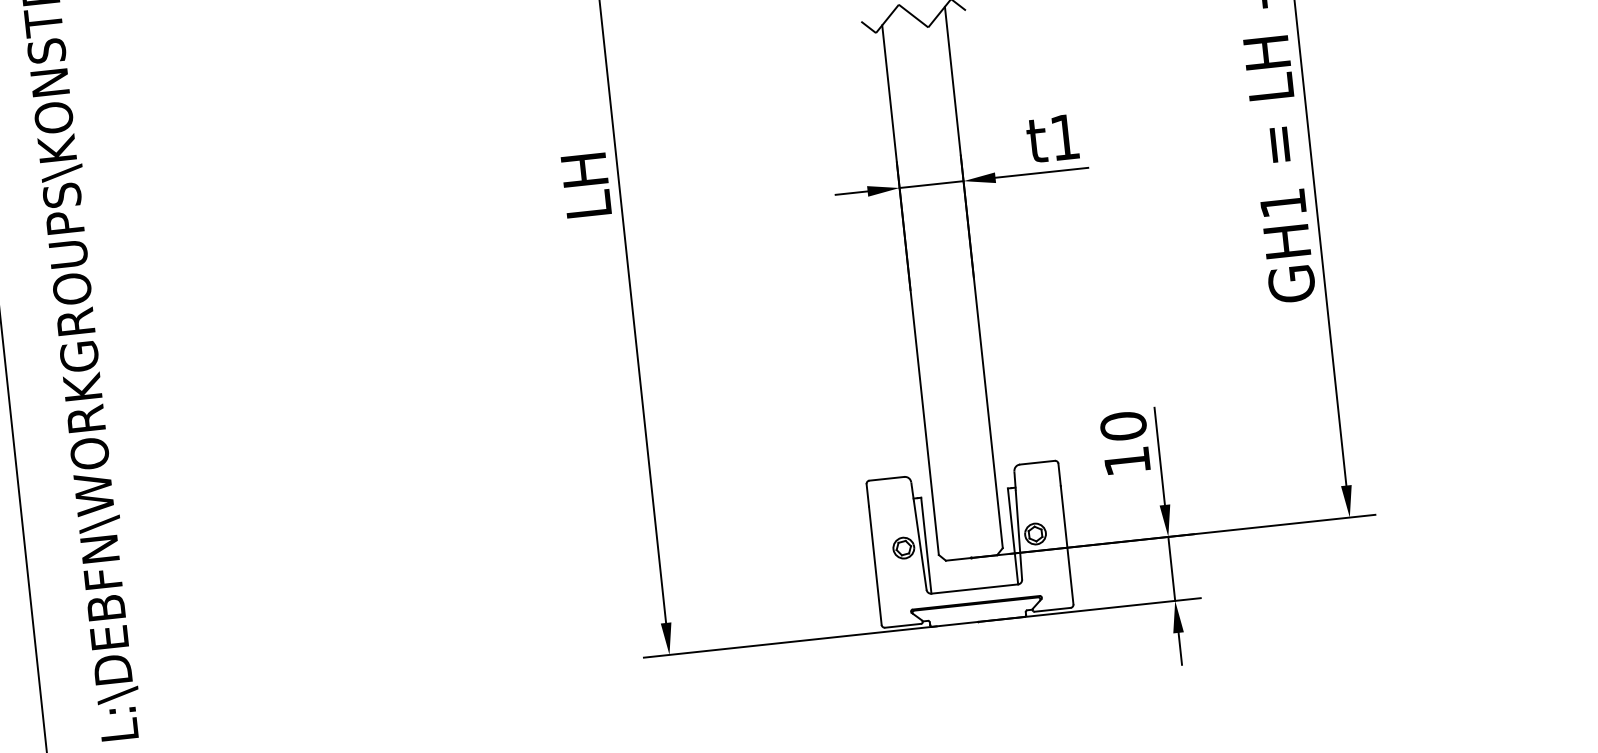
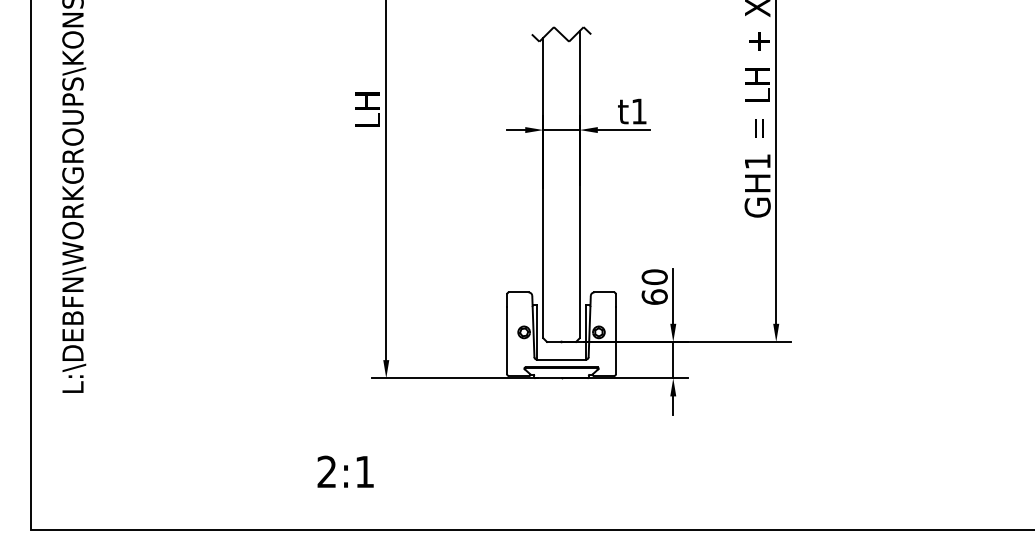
text: (1126, 460) -> (654, 296), 10 -> 60

